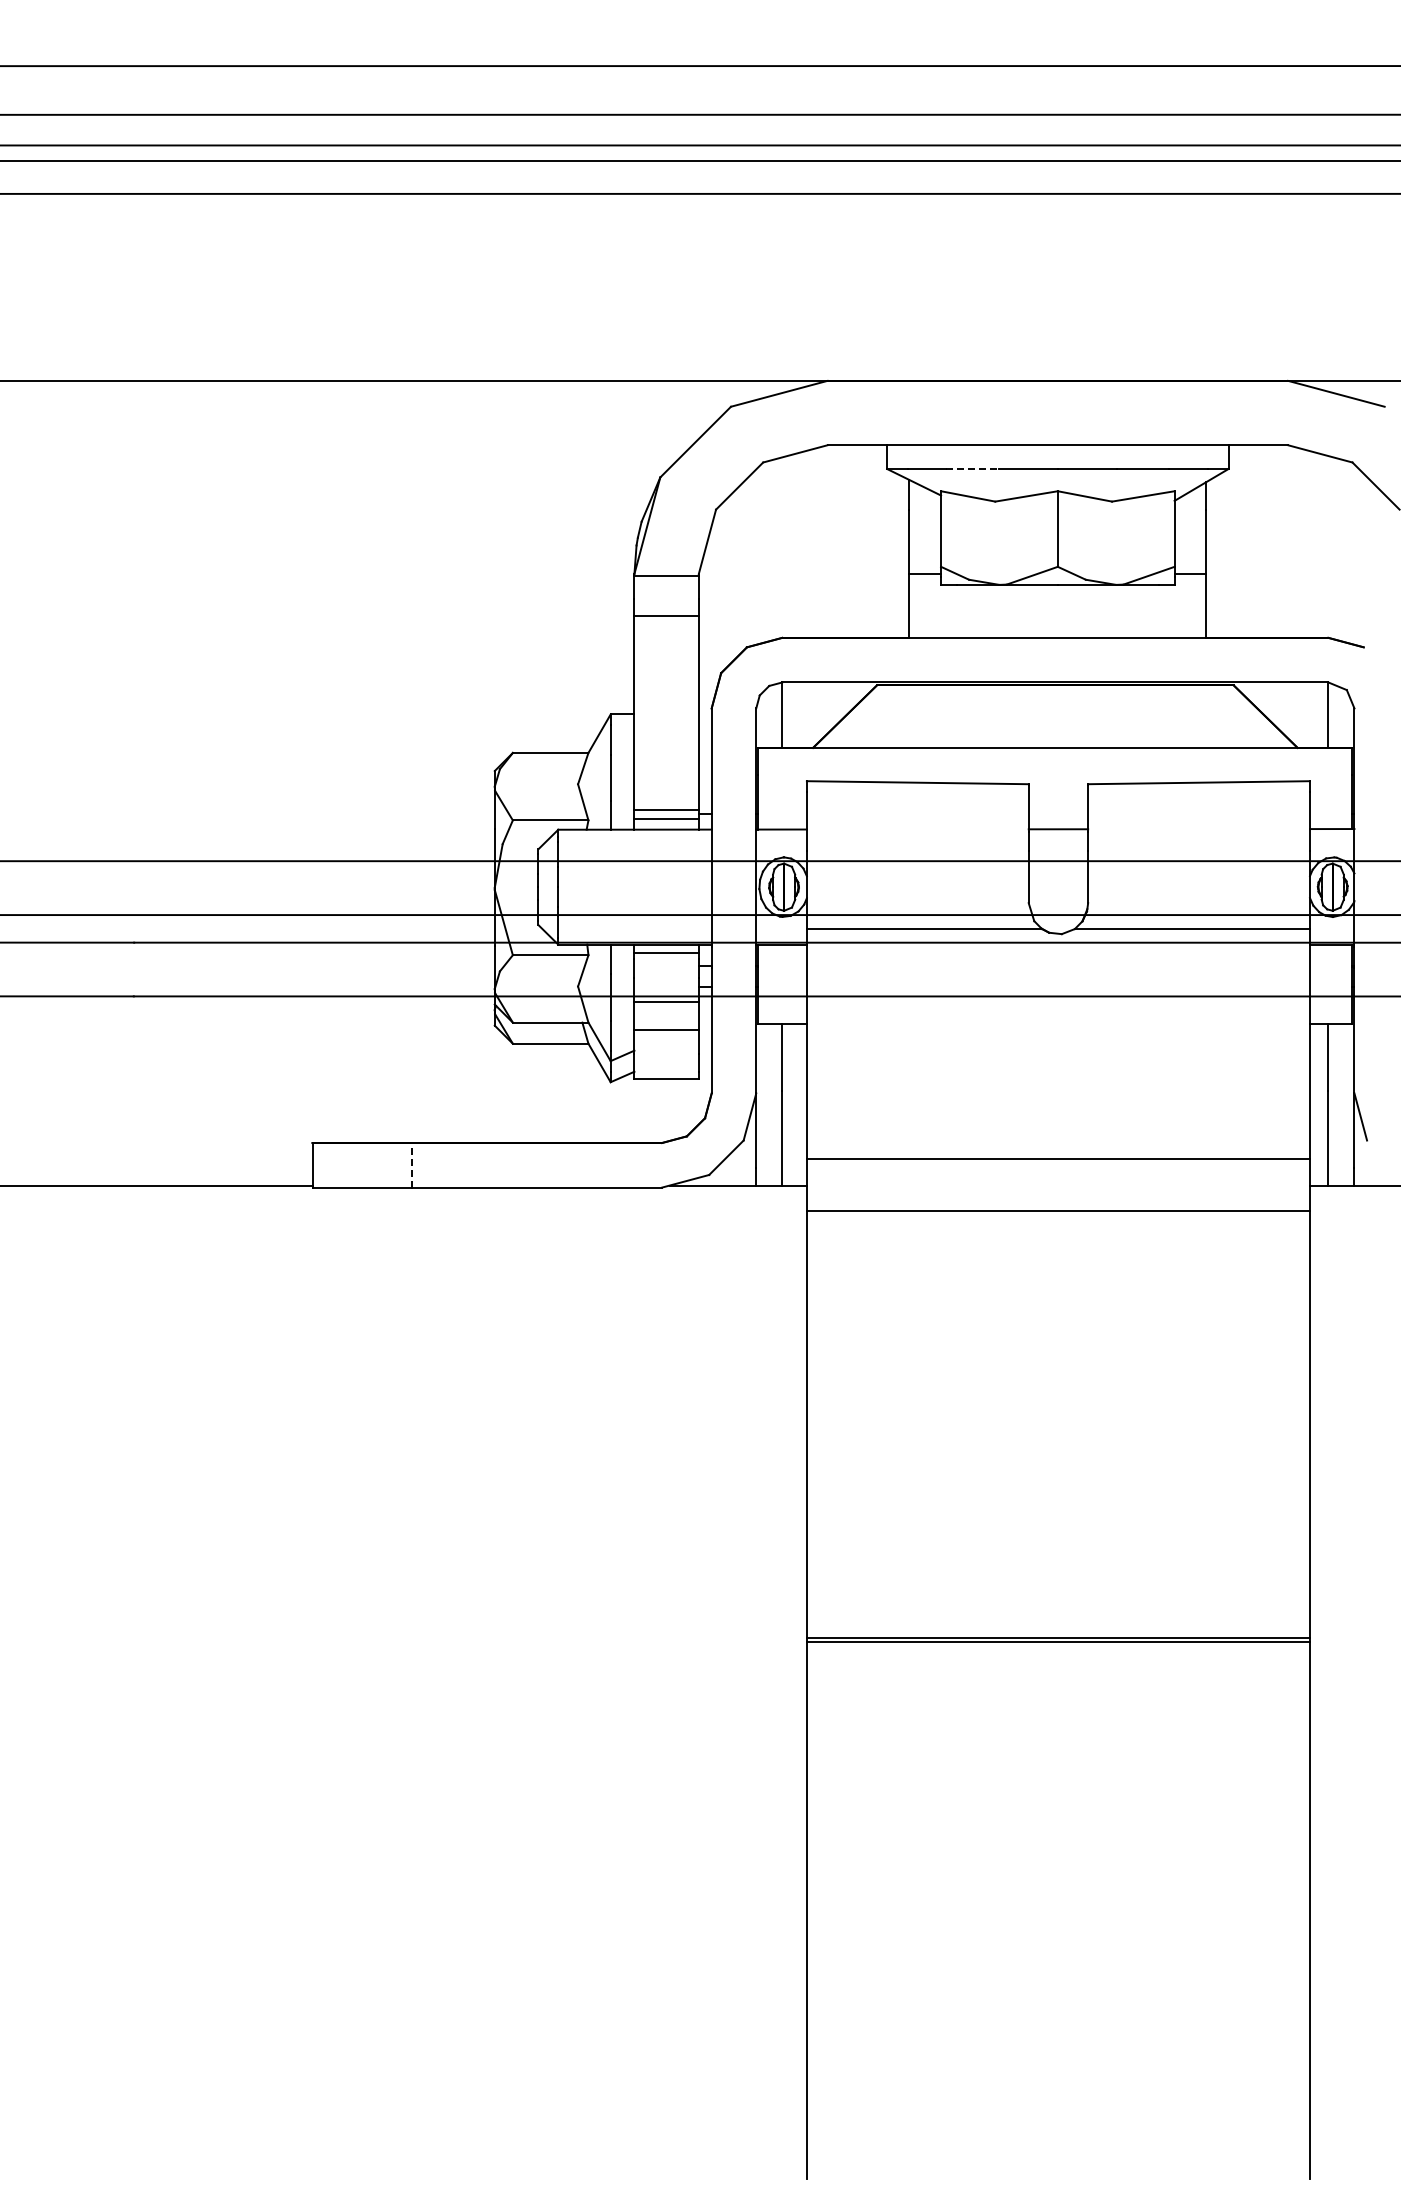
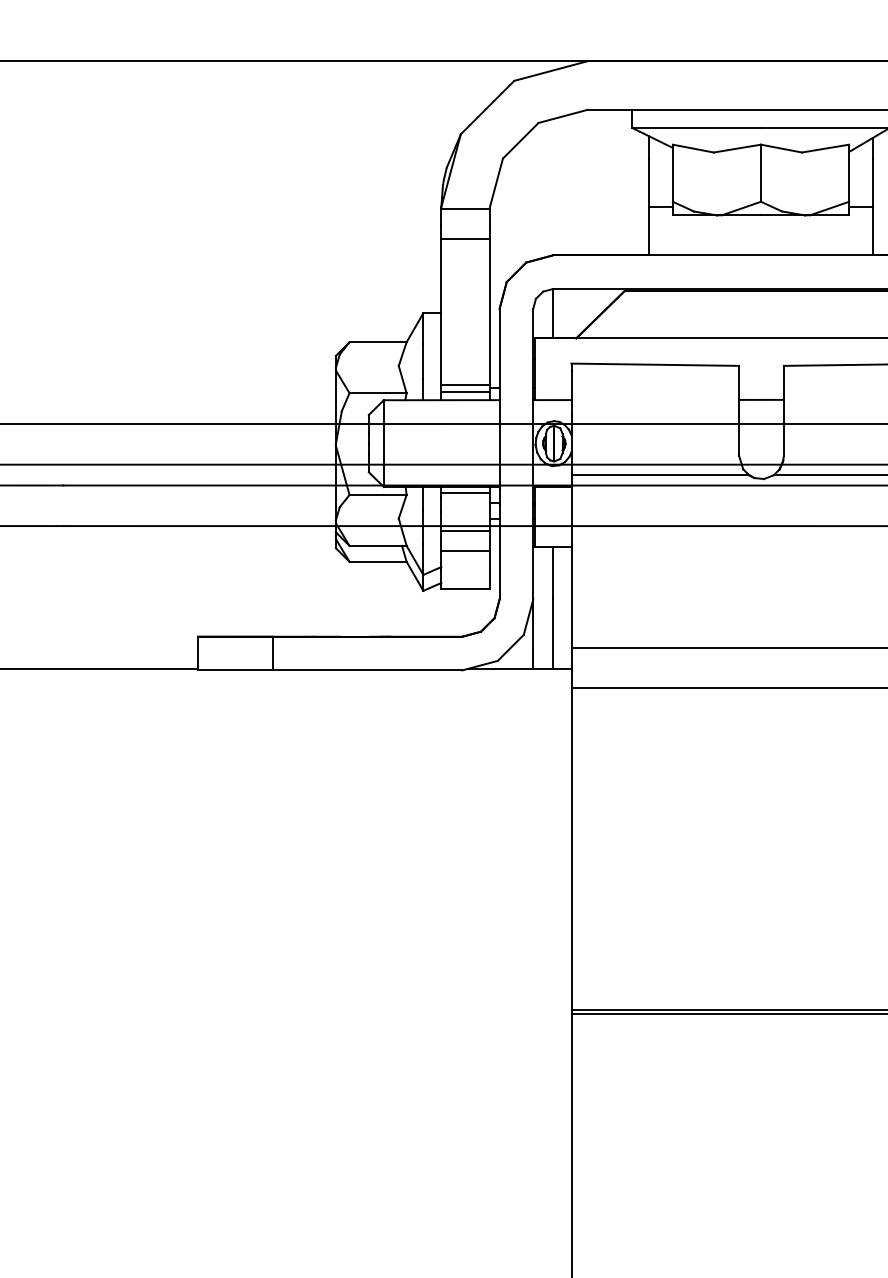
line: (972, 469) -> (696, 128), dashed -> solid
line: (411, 1164) -> (273, 652), dashed -> solid

